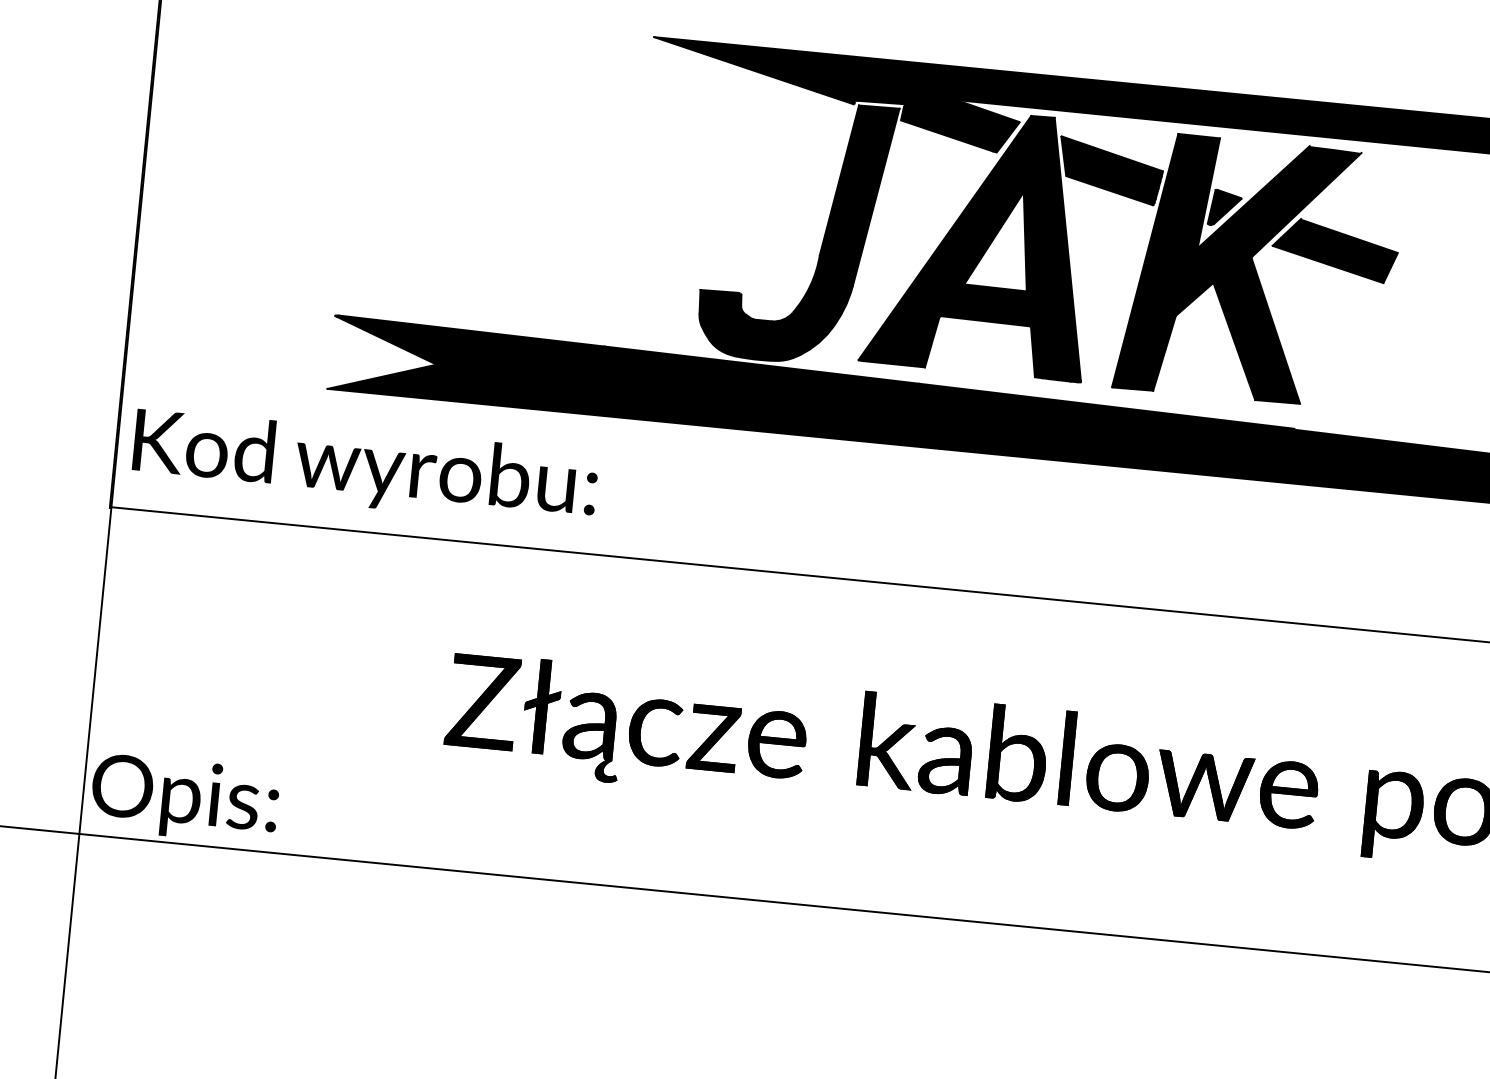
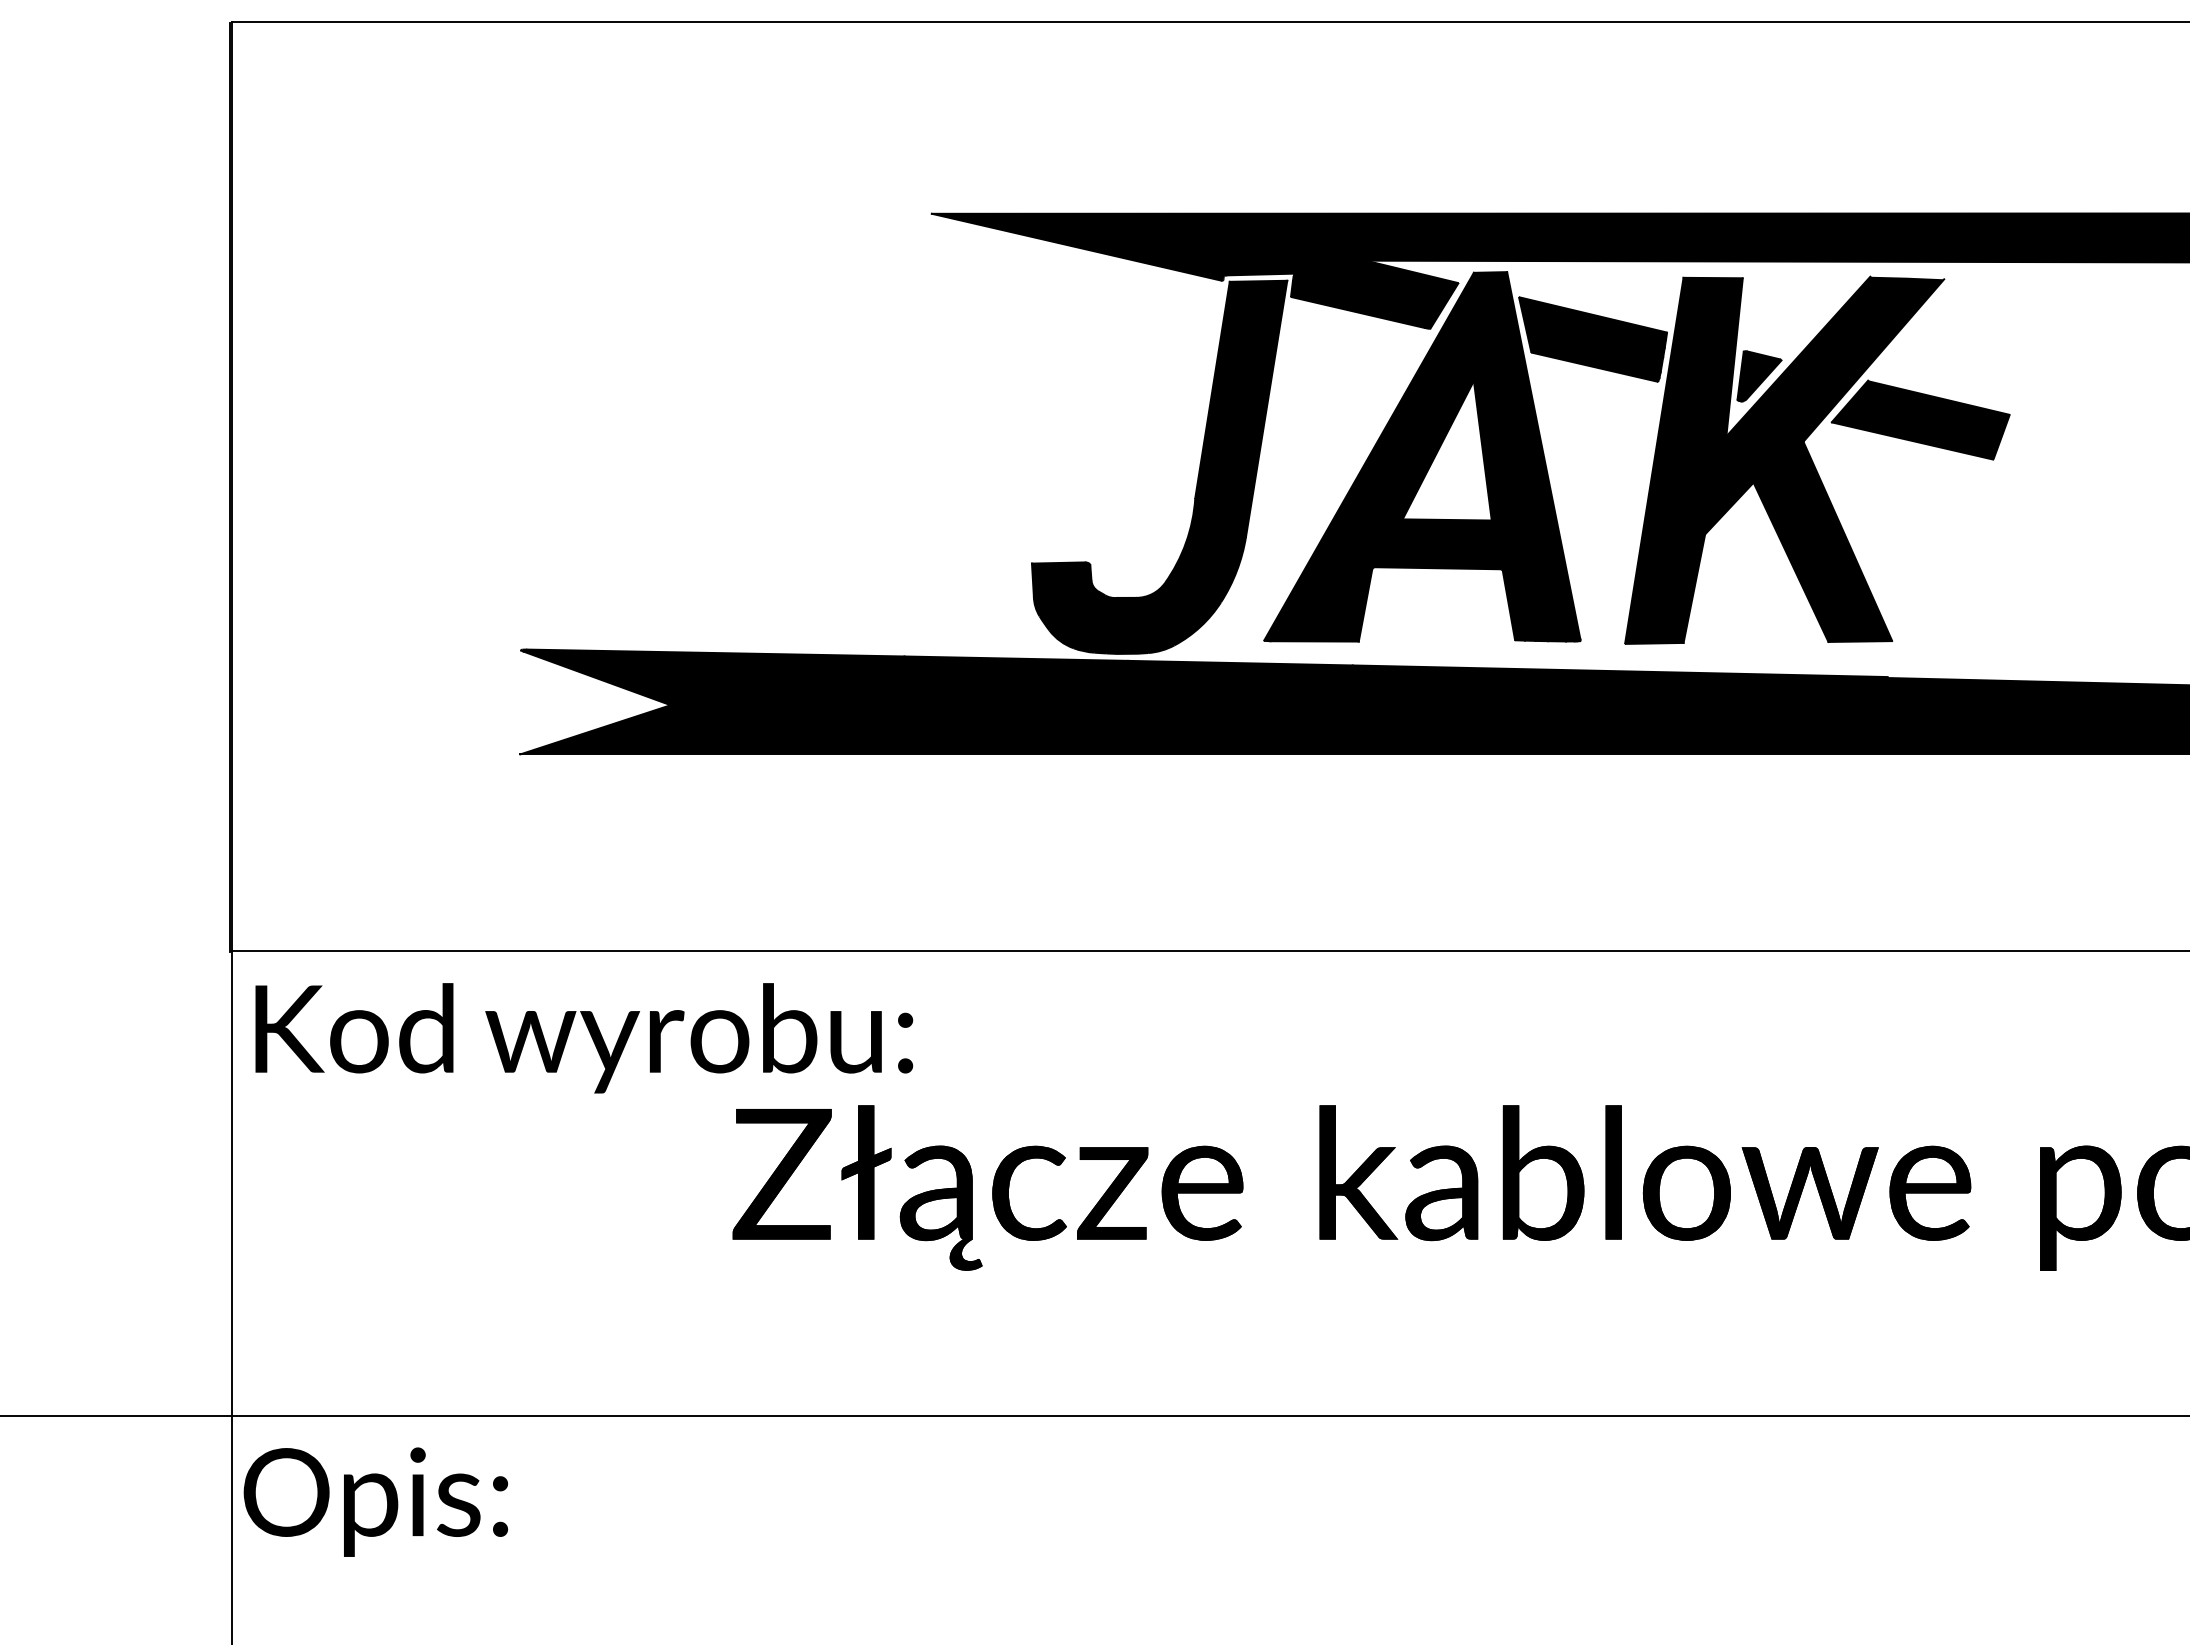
text: (365, 468) -> (584, 1038), moved
text: (184, 798) -> (375, 1501), moved

